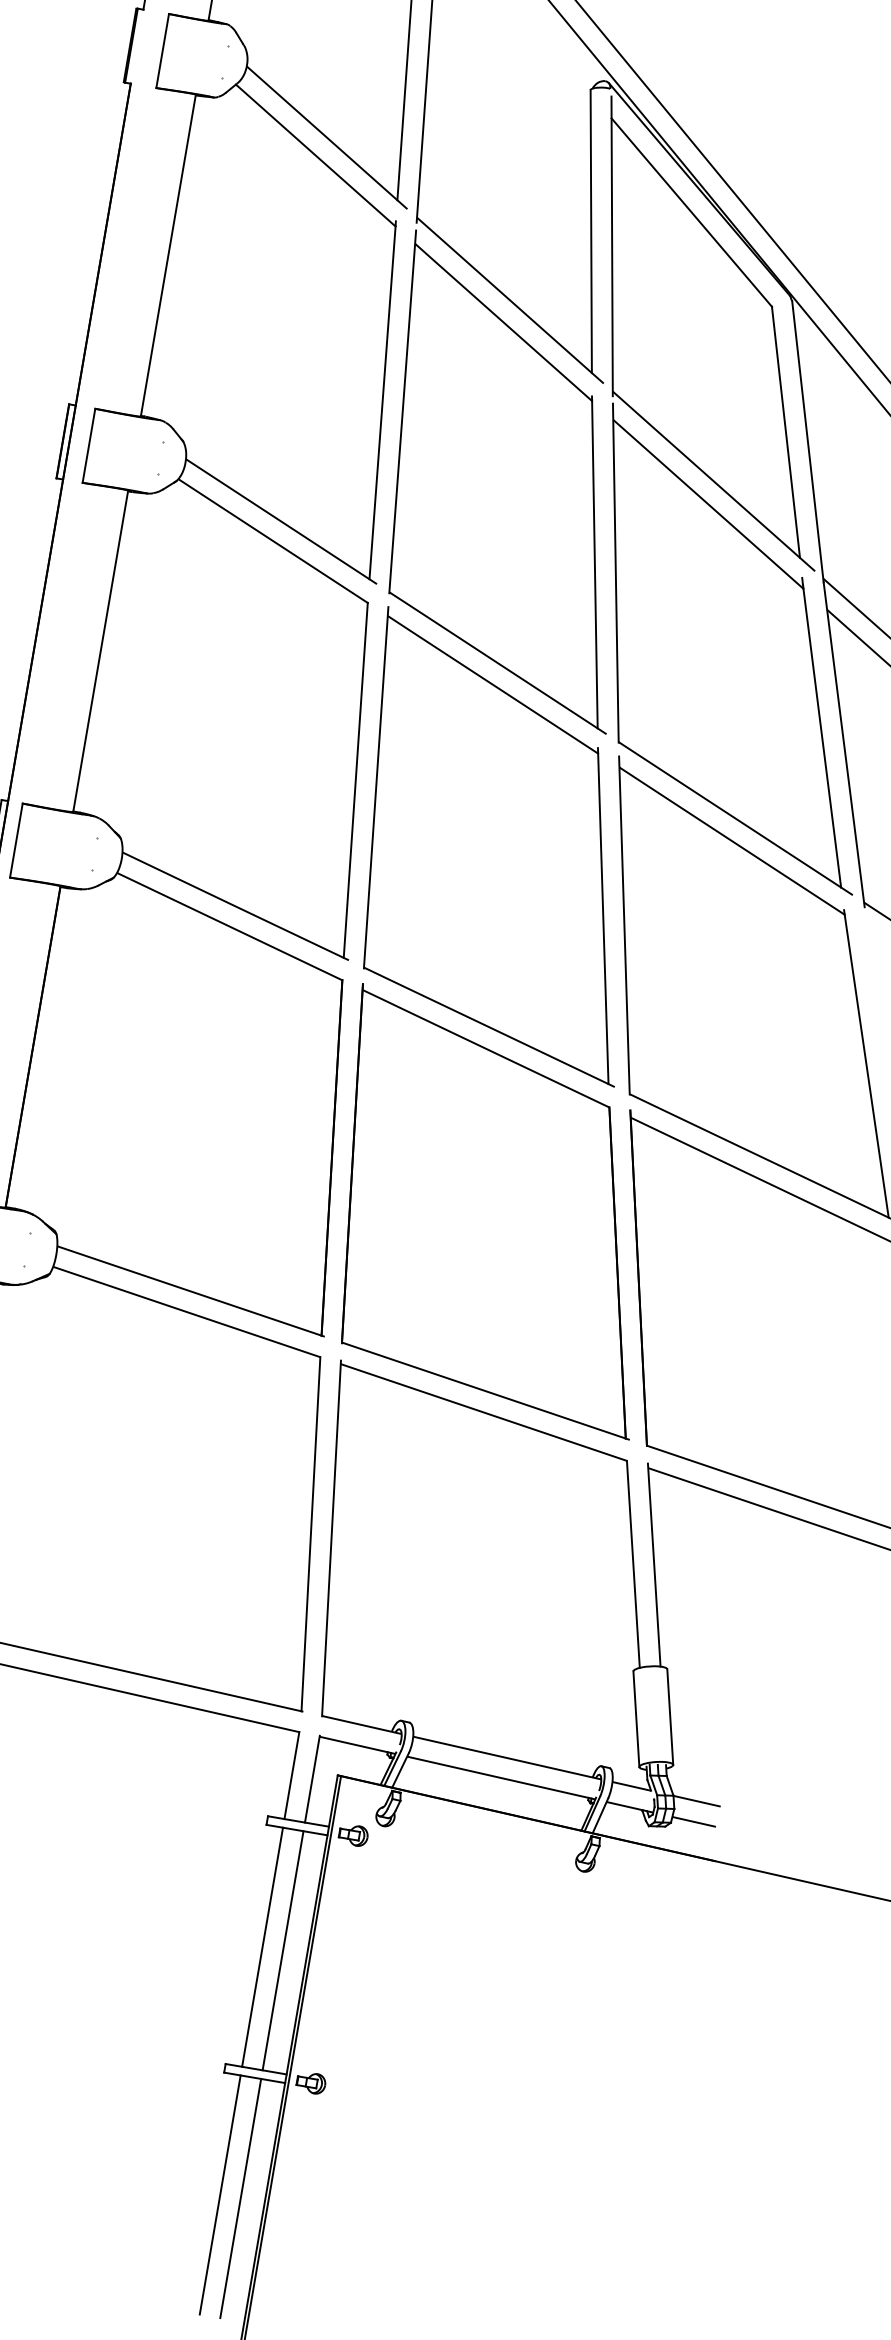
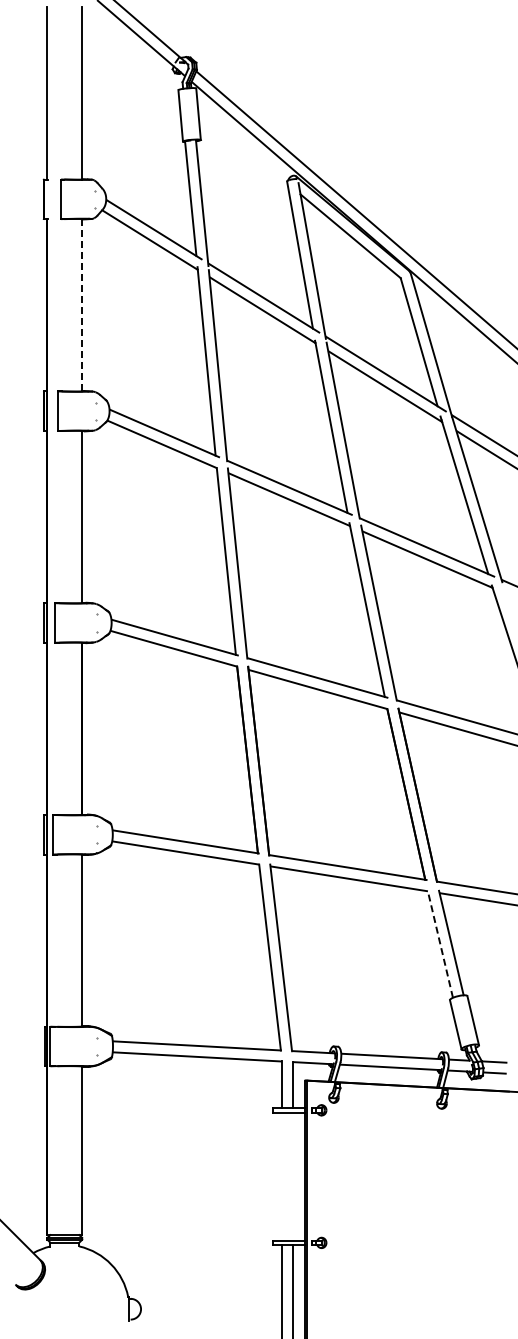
line: (169, 254) -> (82, 304), solid -> dashed
line: (633, 1564) -> (440, 944), solid -> dashed
line: (262, 1946) -> (281, 1176), removed
line: (282, 1950) -> (292, 1176), removed

